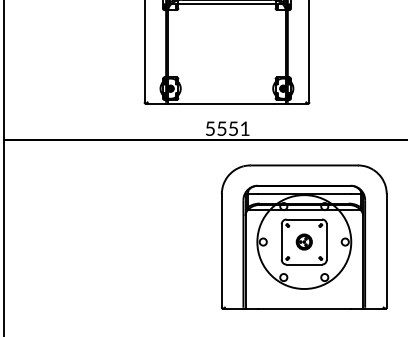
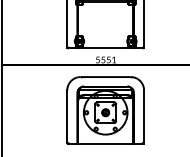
part: (303, 237) -> (105, 110), moved

